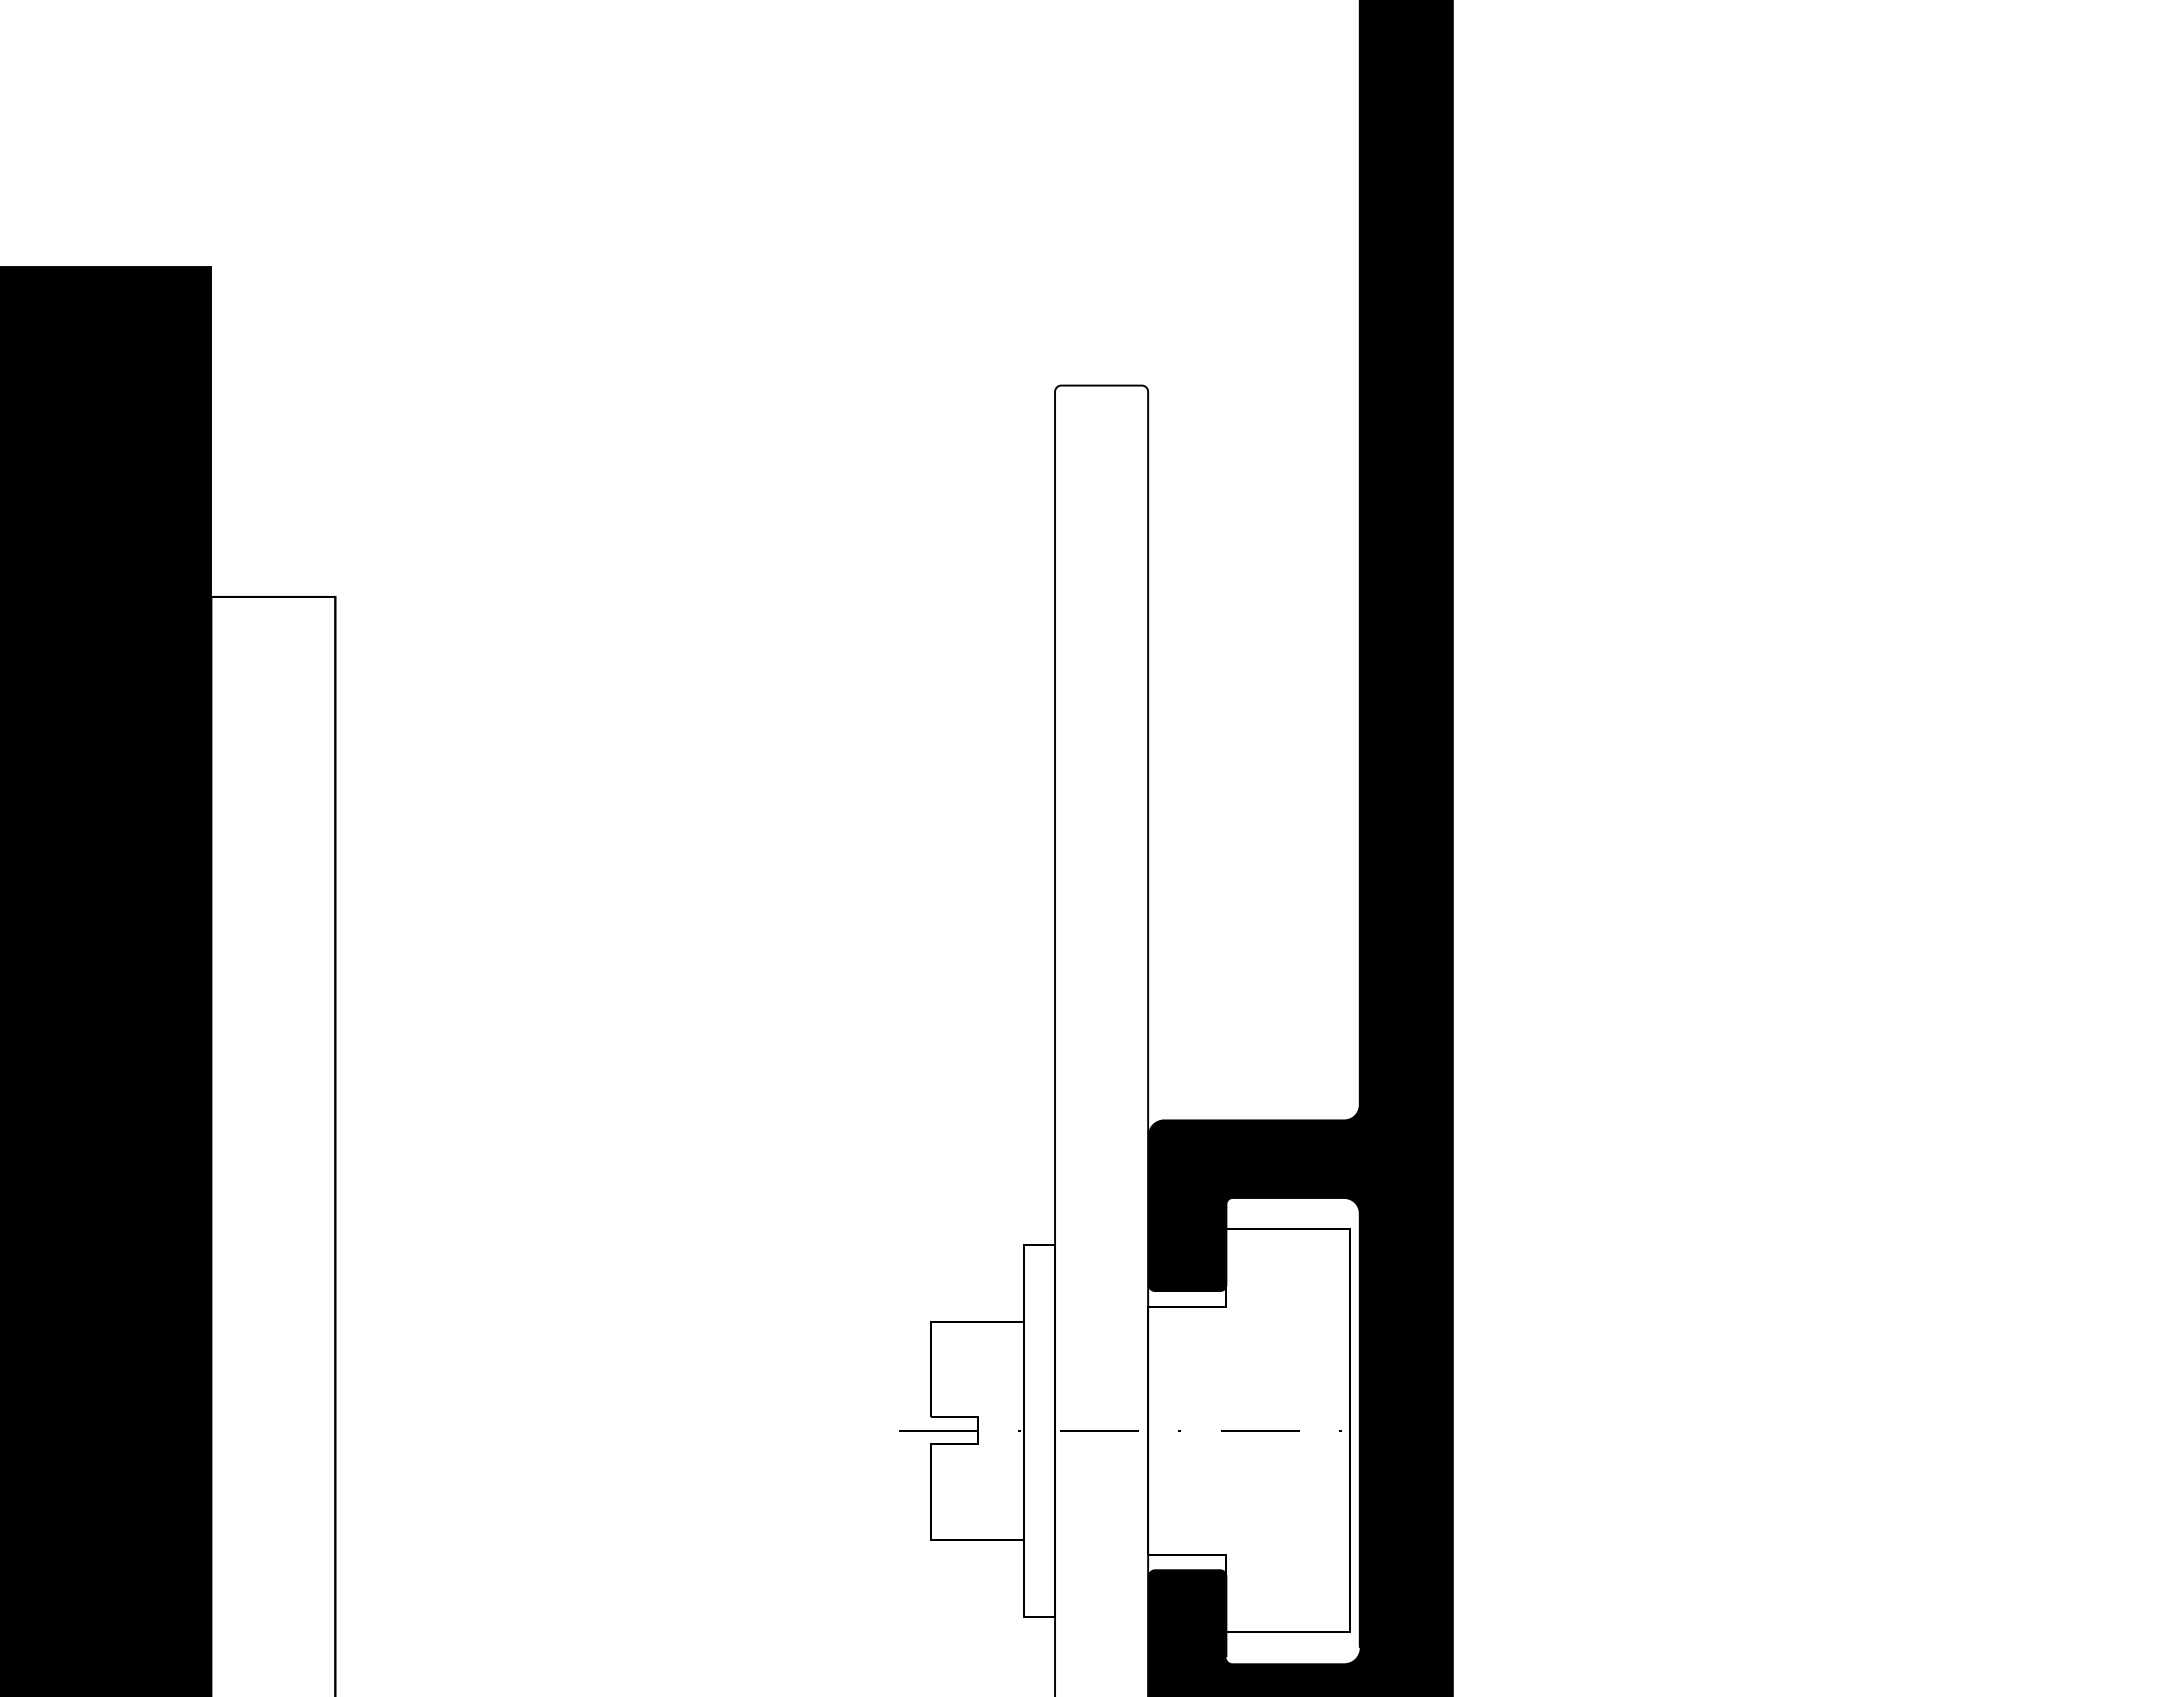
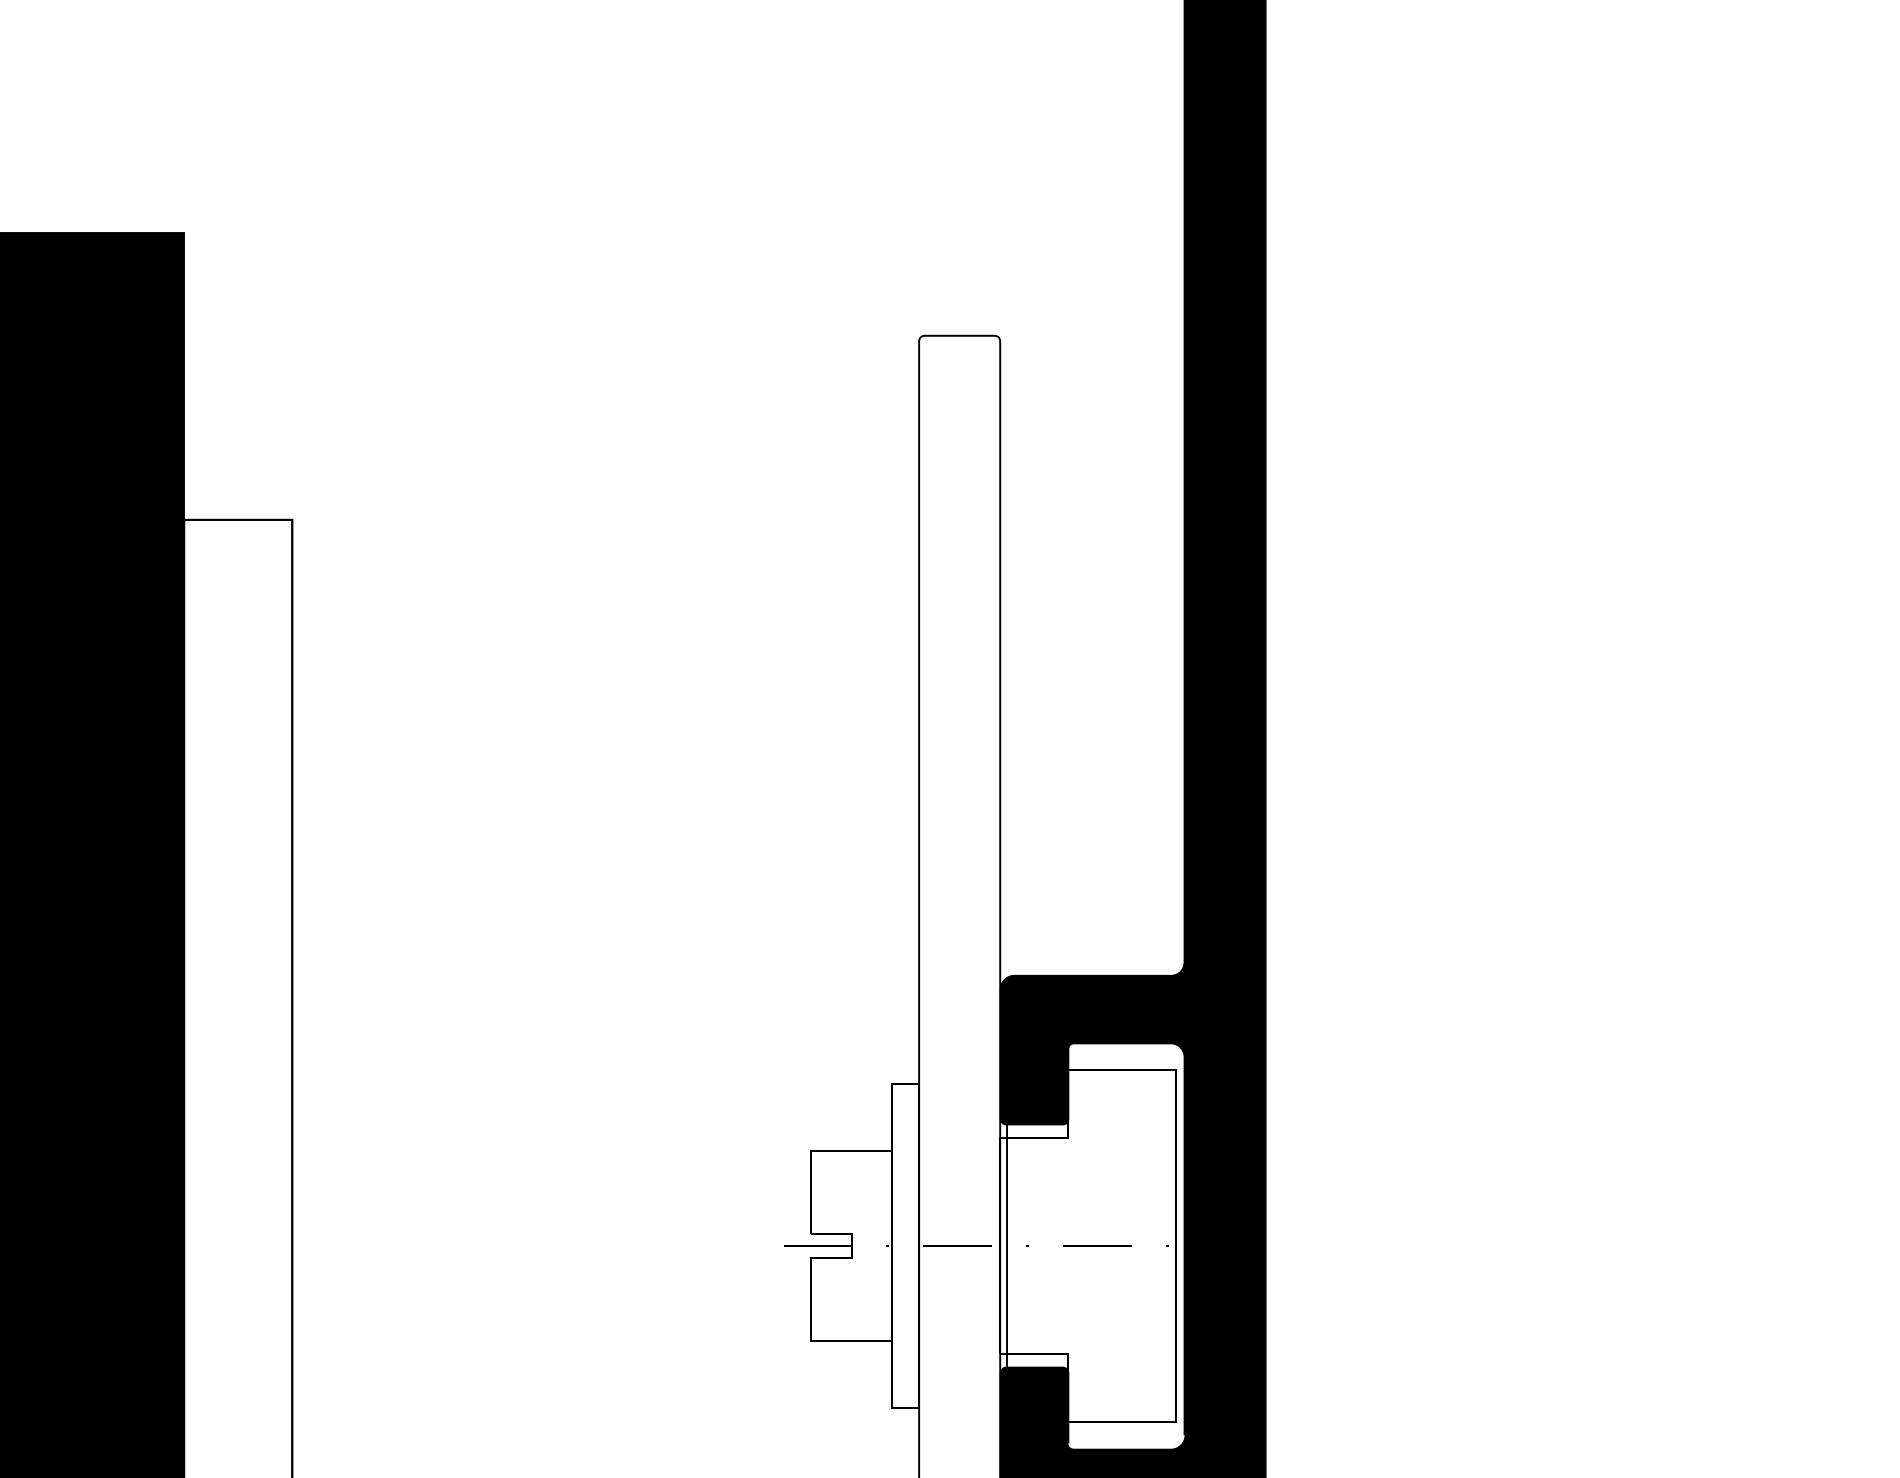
line: (1155, 1428) -> (1006, 1244), added

